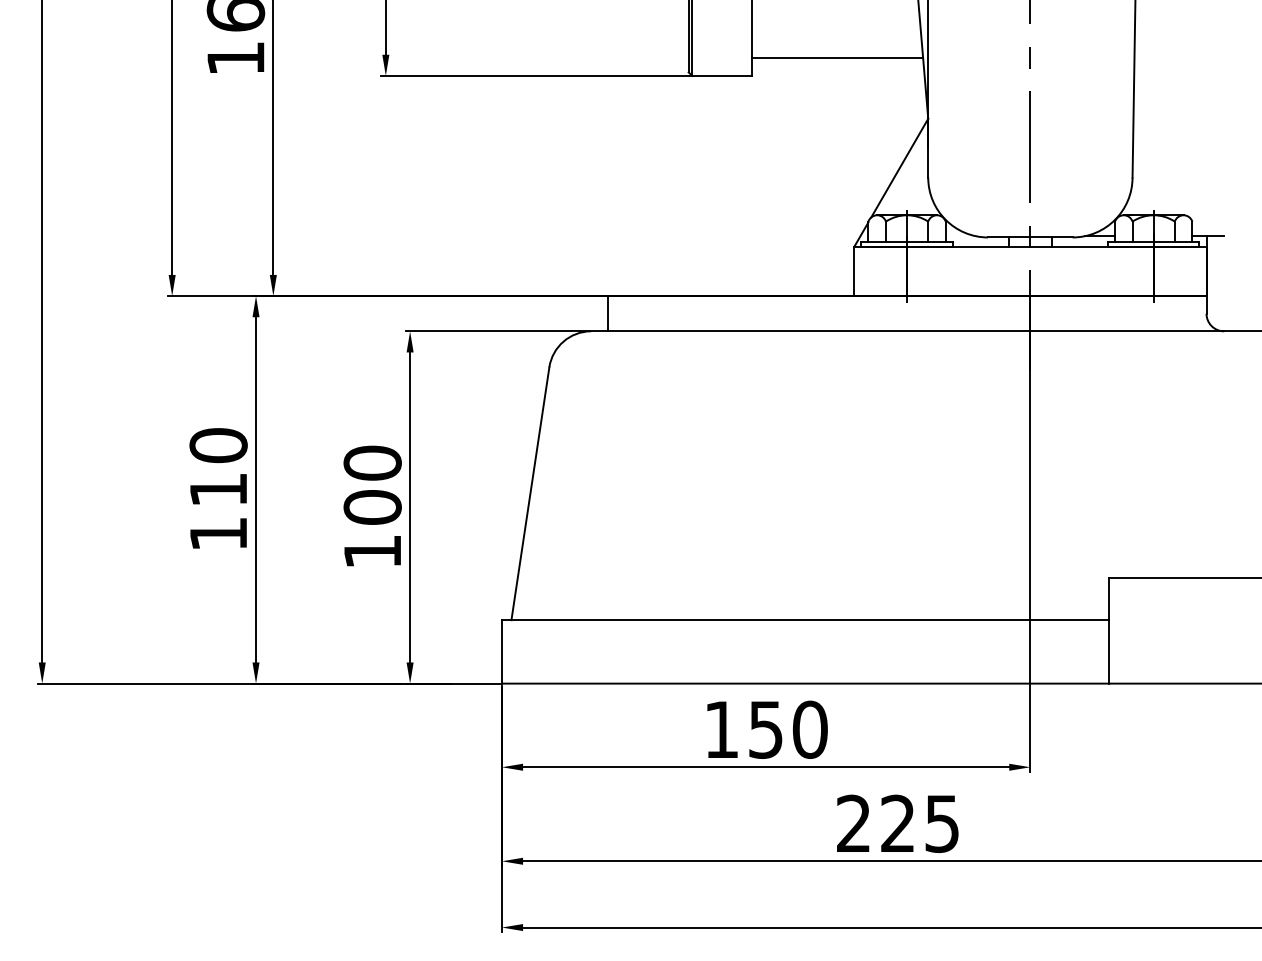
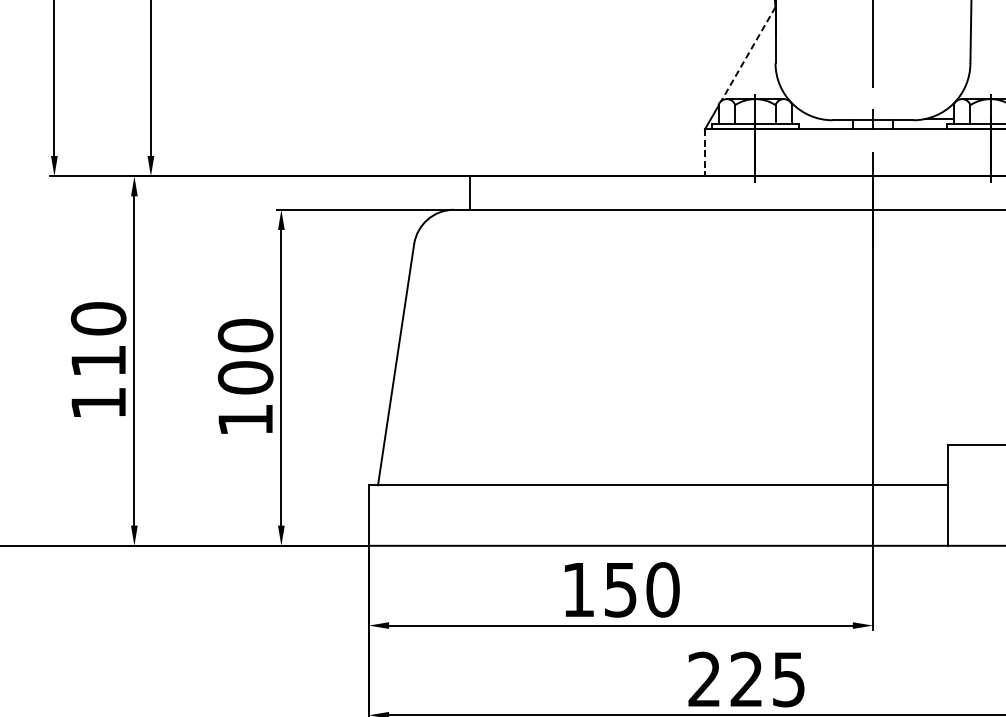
line: (899, 168) -> (748, 54), solid -> dashed
line: (854, 271) -> (705, 152), solid -> dashed

